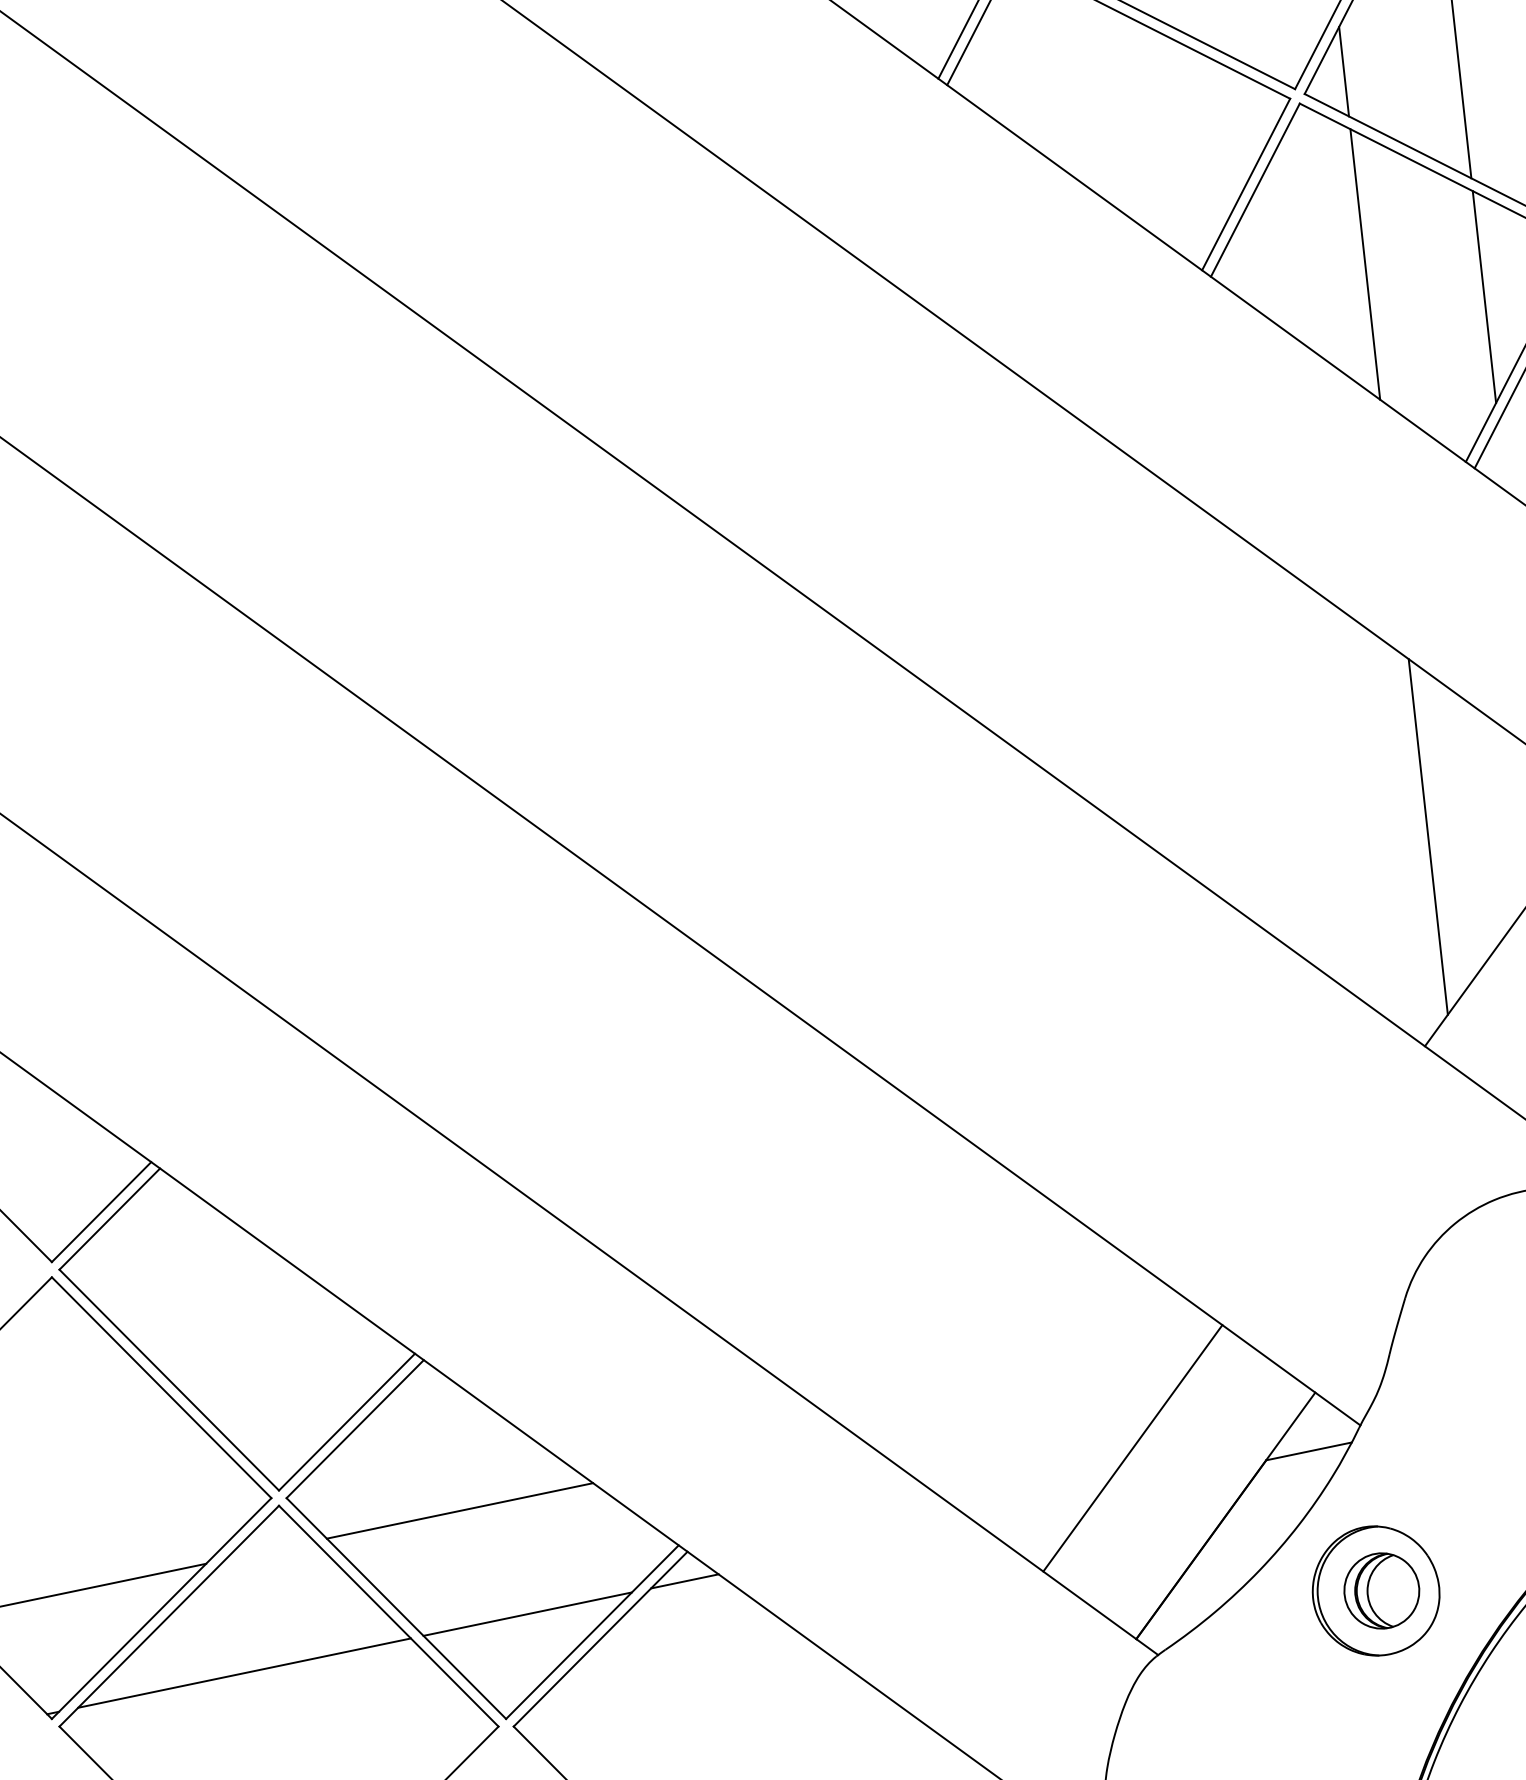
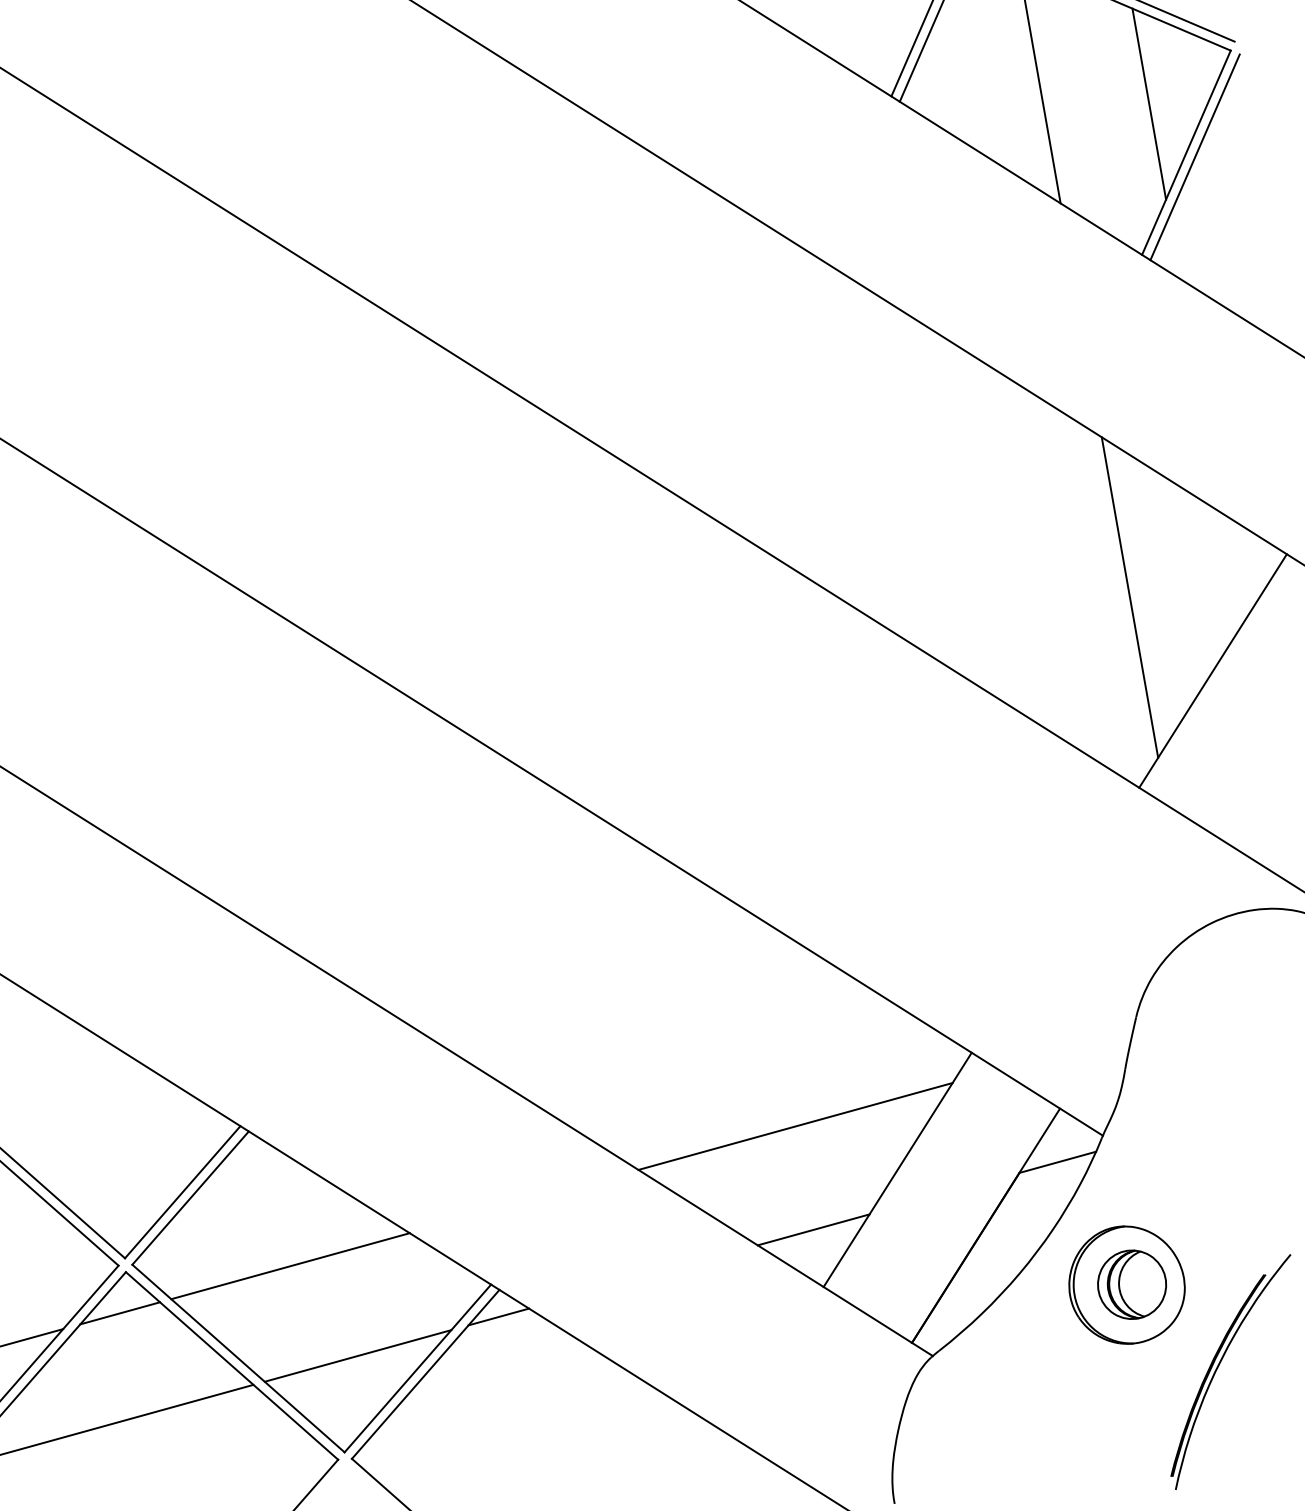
line: (1023, 1393) -> (795, 1126), added
line: (1036, 1508) -> (813, 1230), added
line: (269, 1550) -> (119, 1313), added

